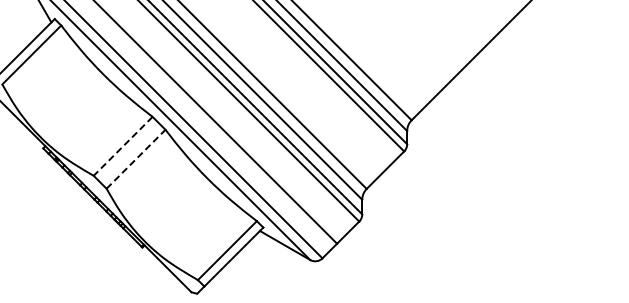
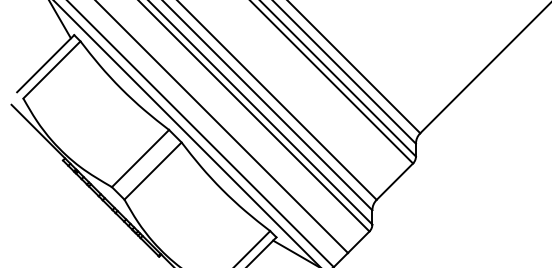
line: (123, 146) -> (140, 158), dashed -> solid
line: (136, 159) -> (153, 171), dashed -> solid

